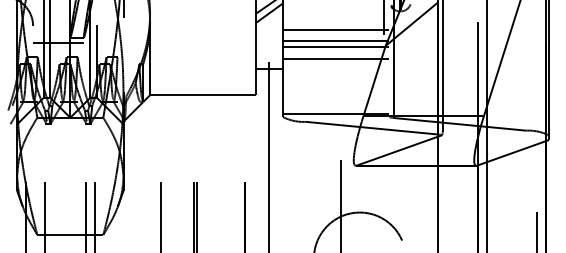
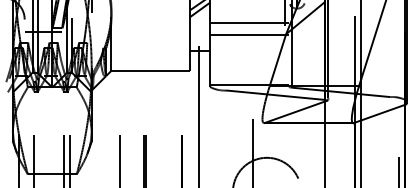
line: (336, 41) -> (249, 30), removed
line: (336, 59) -> (249, 44), removed

